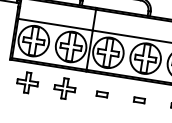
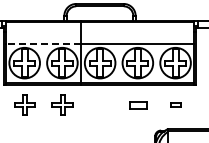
line: (55, 24) -> (43, 43), solid -> dashed
part: (102, 93) -> (100, 104), removed
part: (138, 99) -> (137, 104), size x1.6

